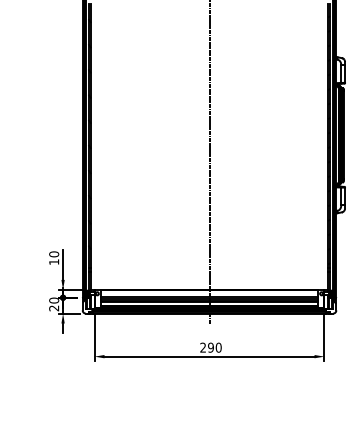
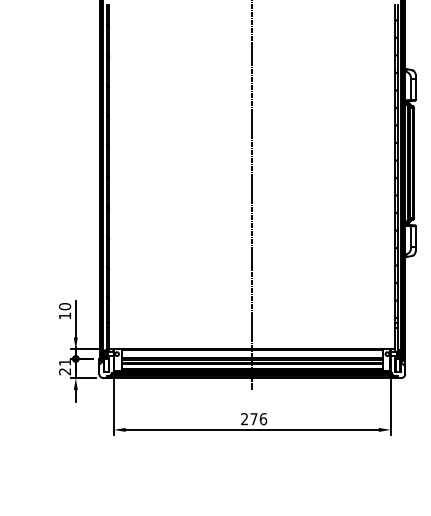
text: (54, 300) -> (65, 362), 20 -> 21
text: (214, 347) -> (258, 418), 290 -> 276

